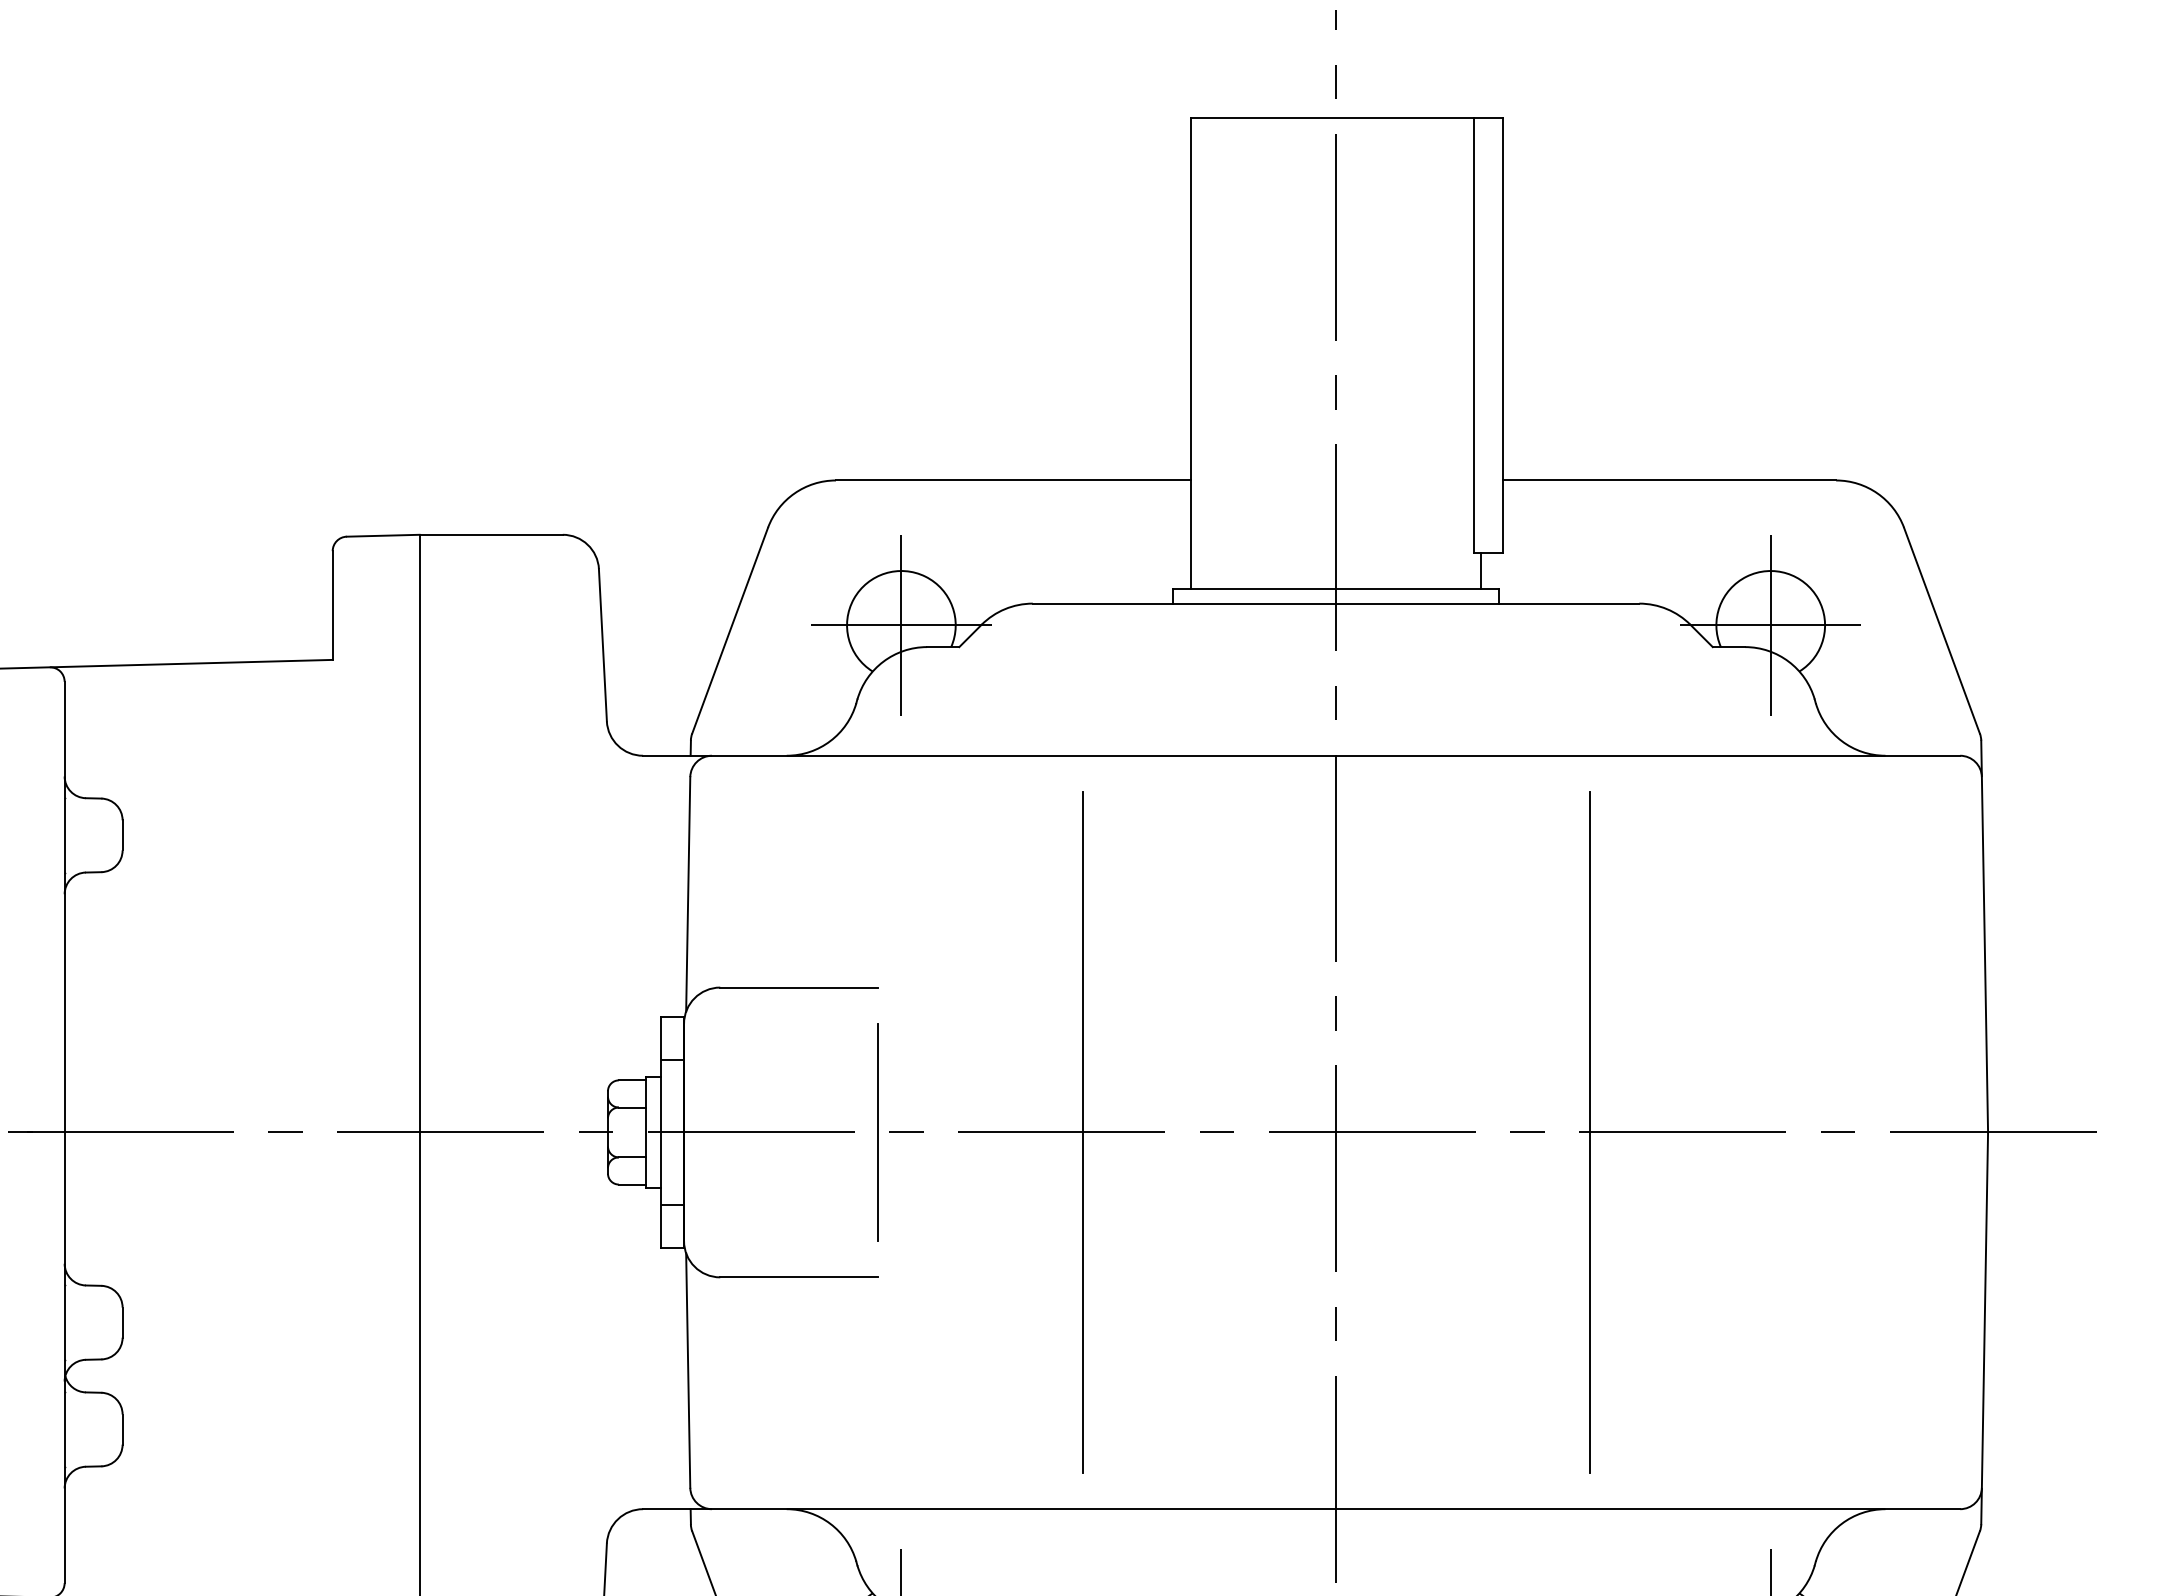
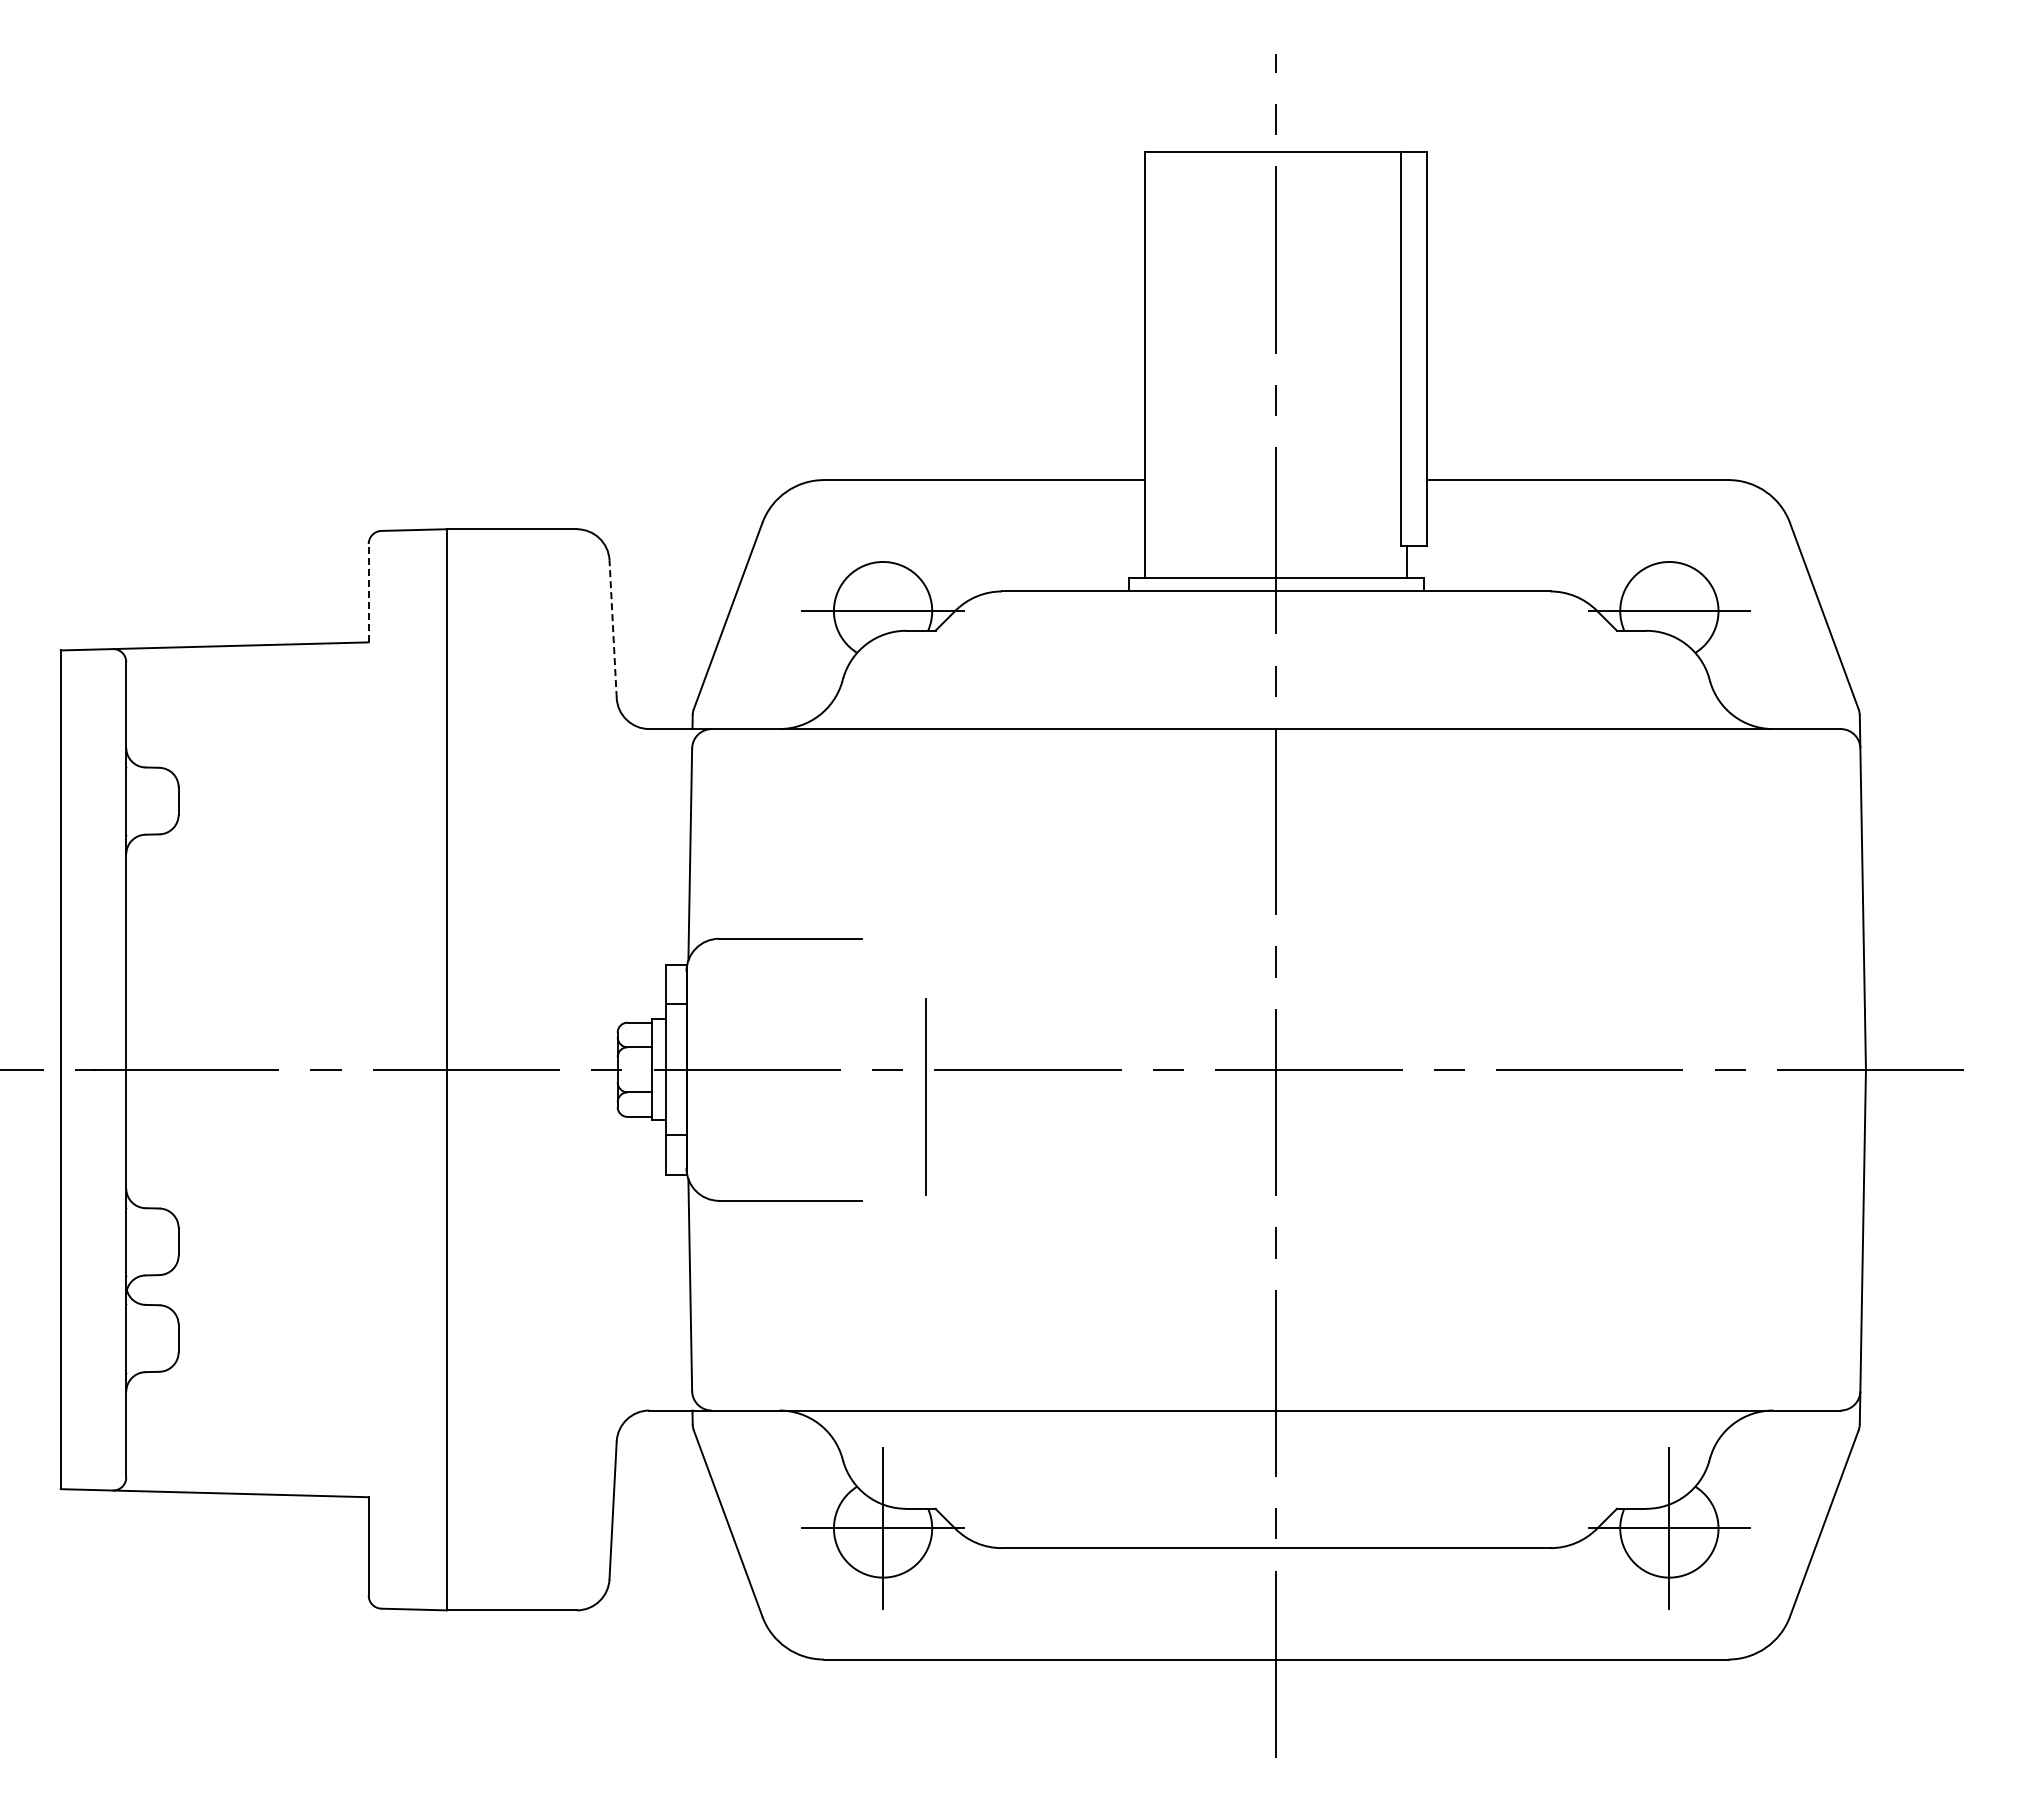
line: (332, 604) -> (368, 592), solid -> dashed
line: (901, 624) -> (883, 610), removed
line: (1770, 624) -> (1669, 610), removed
line: (603, 645) -> (613, 629), solid -> dashed
line: (877, 1132) -> (925, 1096), moved
line: (1082, 1132) -> (1046, 1069), removed
line: (1589, 1132) -> (1505, 1069), removed

